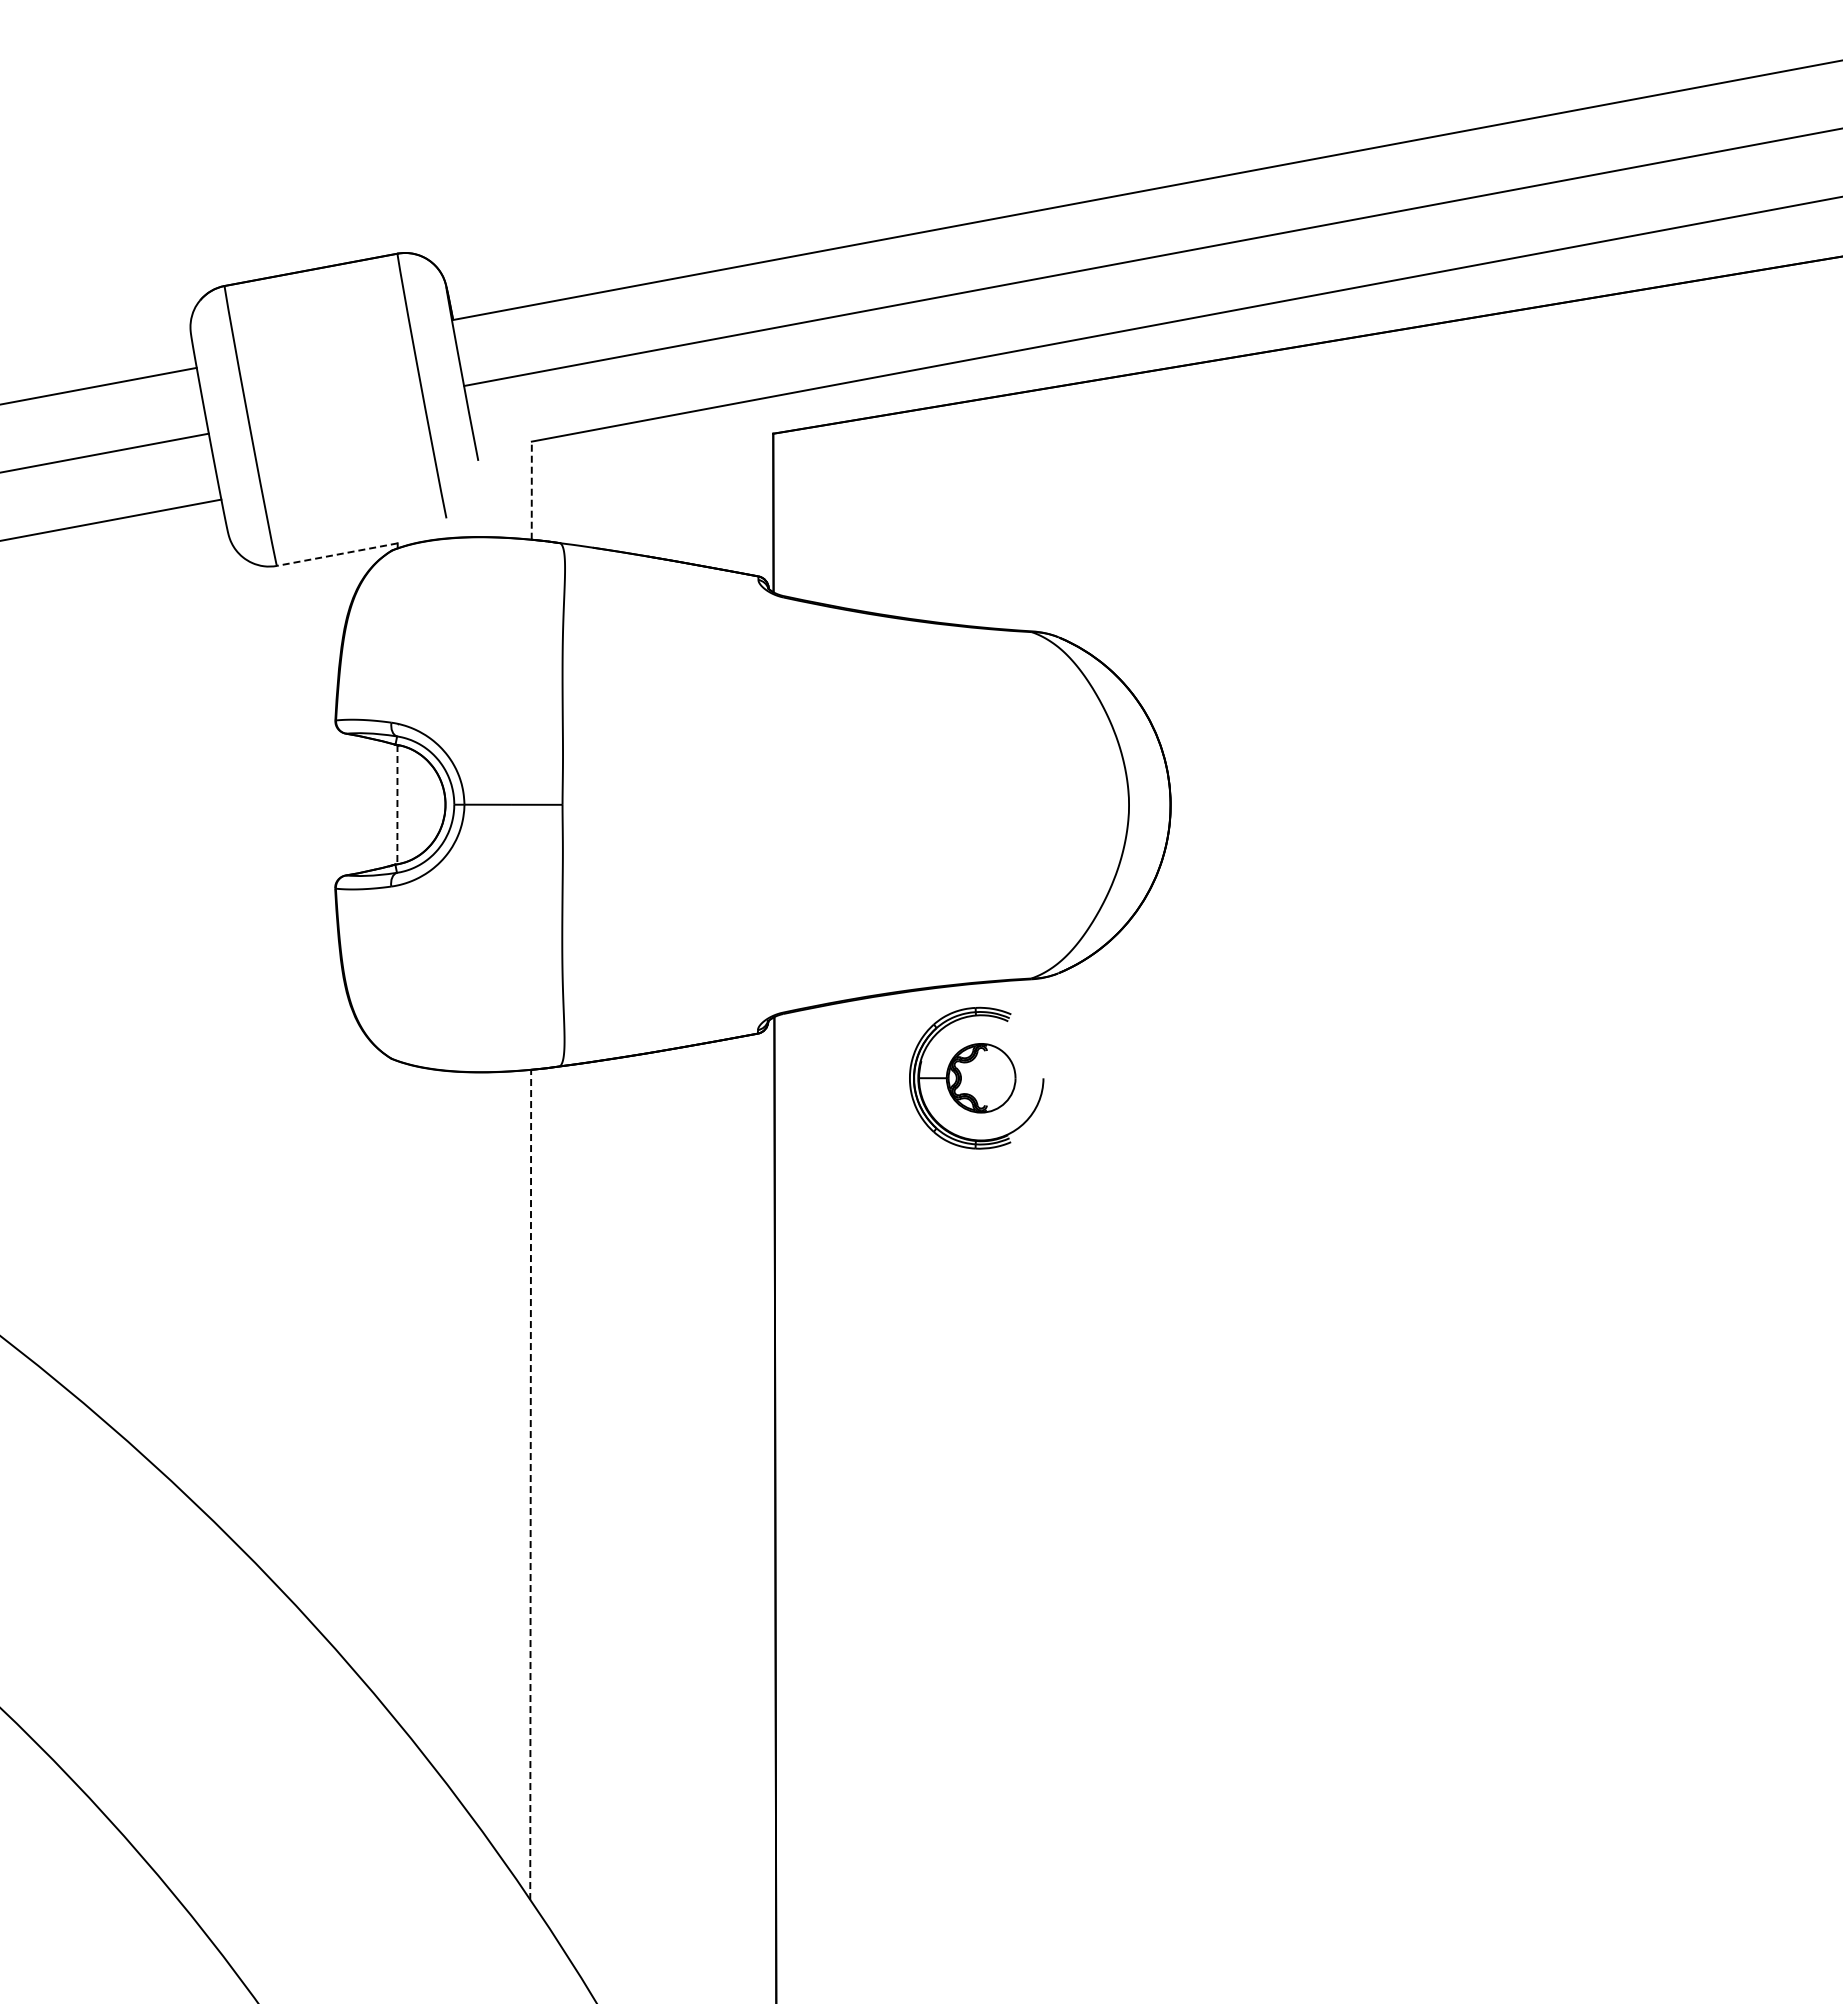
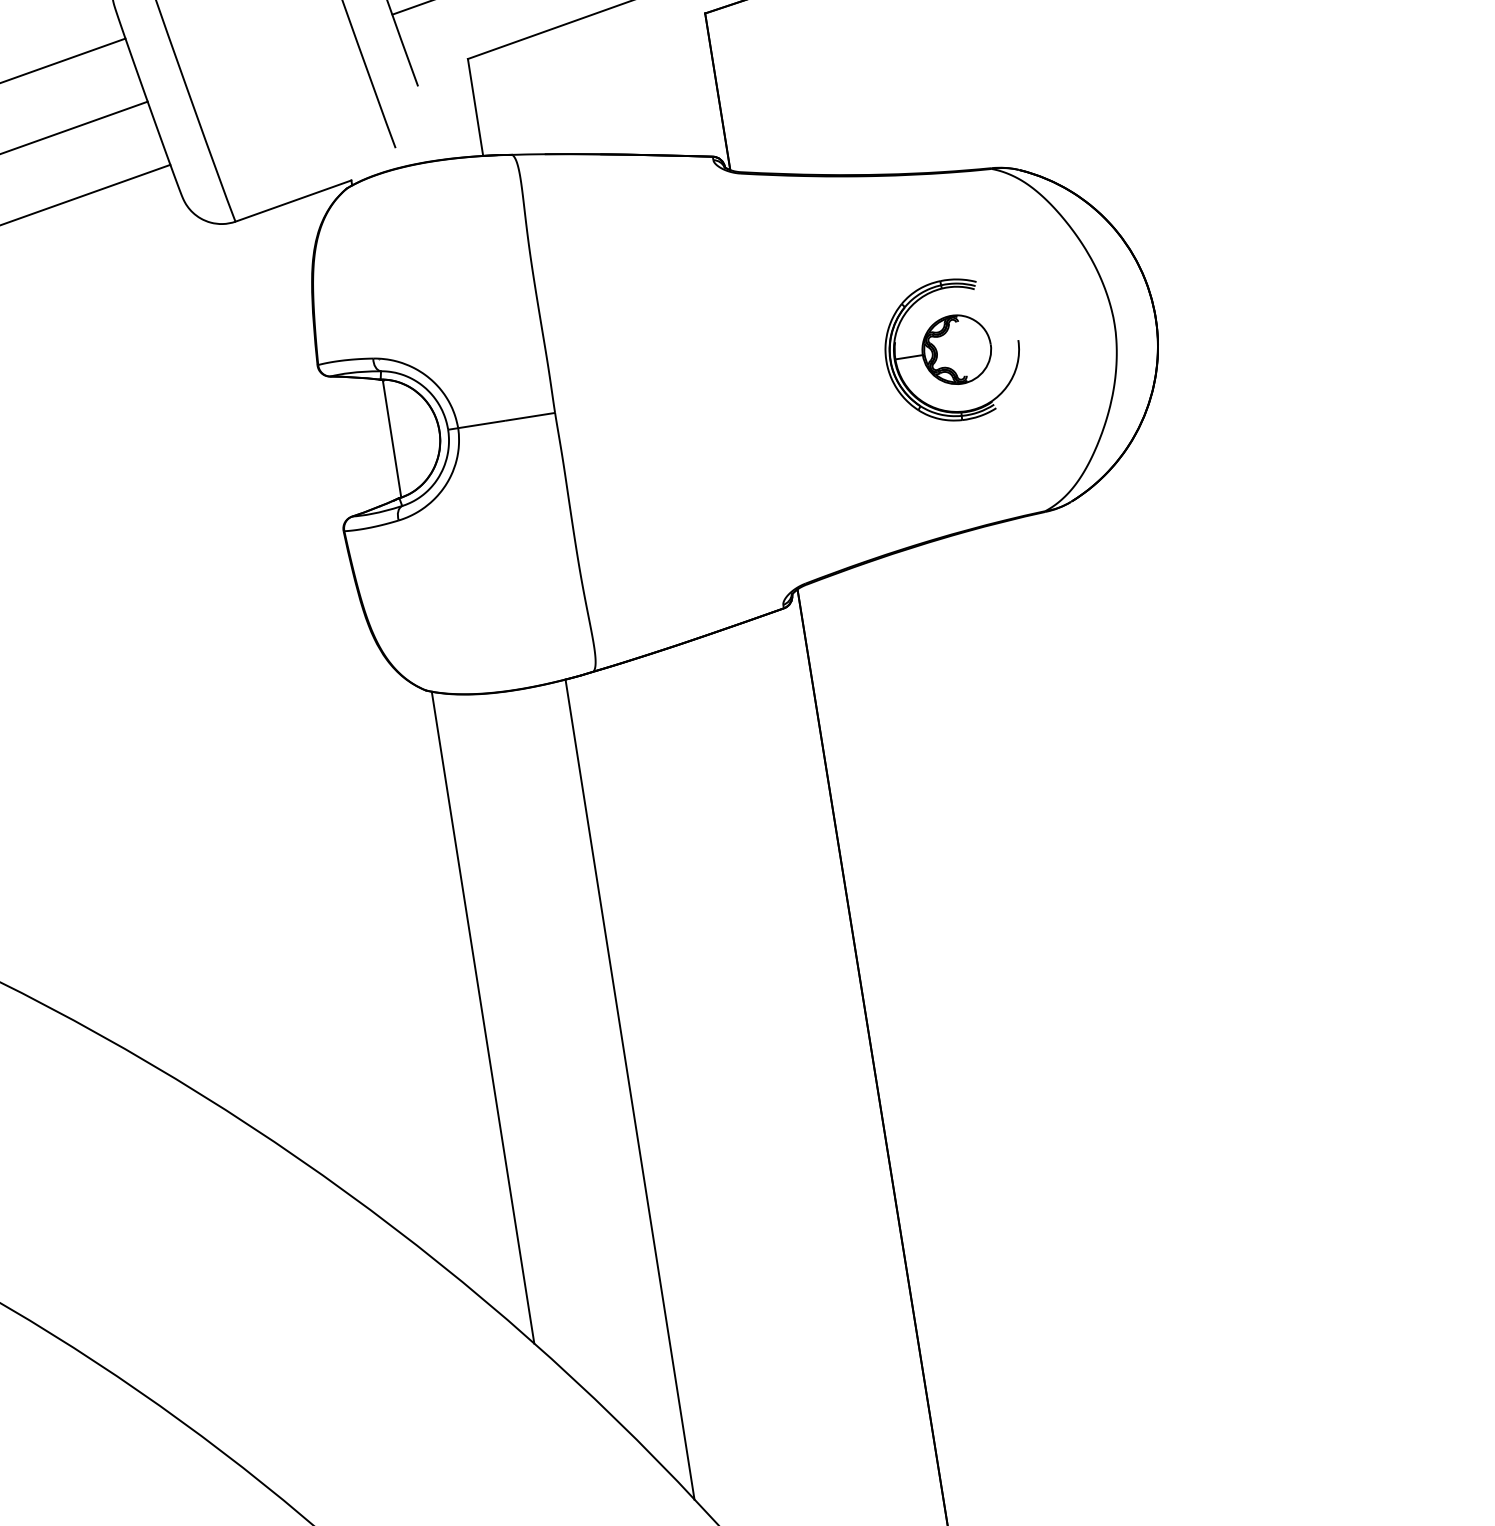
line: (531, 490) -> (475, 107), dashed -> solid
line: (336, 554) -> (292, 201), dashed -> solid
line: (397, 804) -> (392, 438), dashed -> solid
part: (976, 1077) -> (952, 349), moved
line: (396, 1390) -> (482, 1017), added
line: (530, 1484) -> (629, 1089), dashed -> solid

